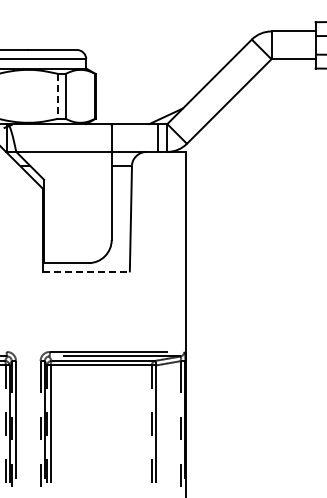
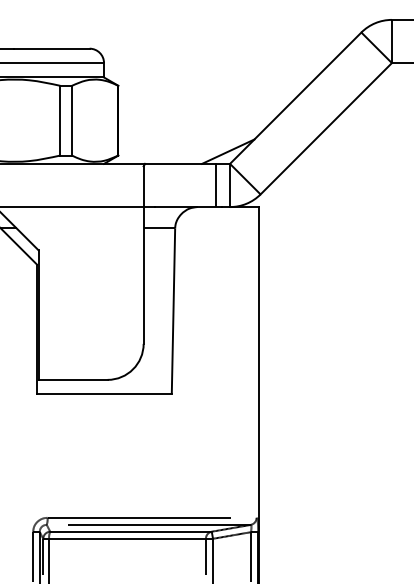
line: (58, 96) -> (60, 120), dashed -> solid
line: (86, 272) -> (104, 394), dashed -> solid

